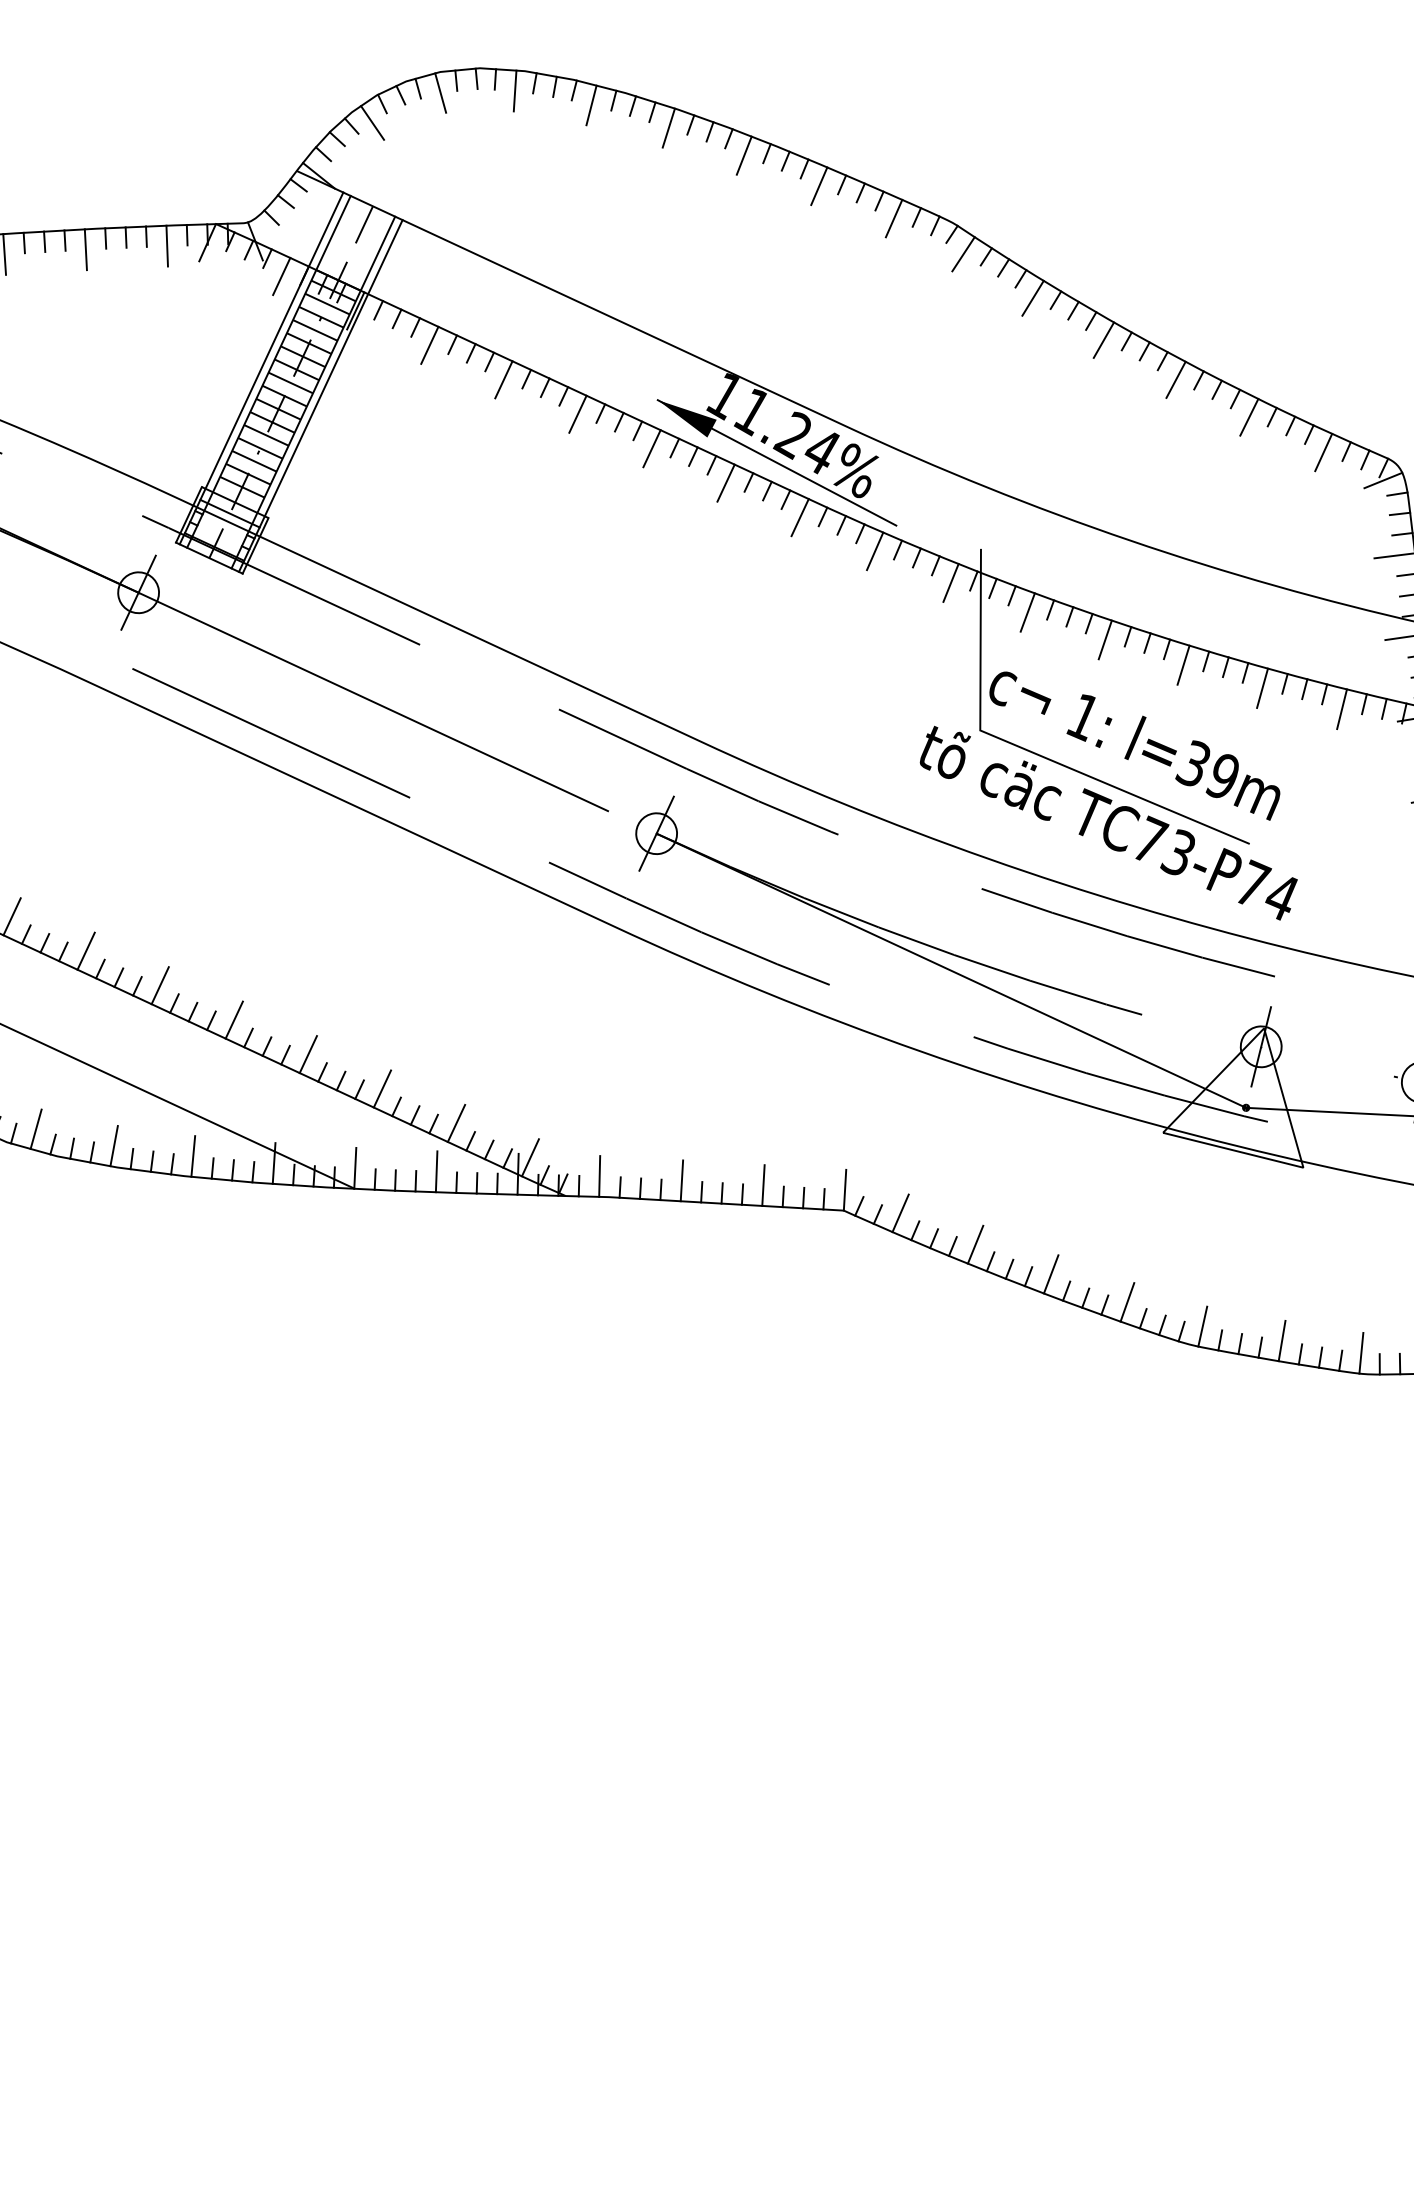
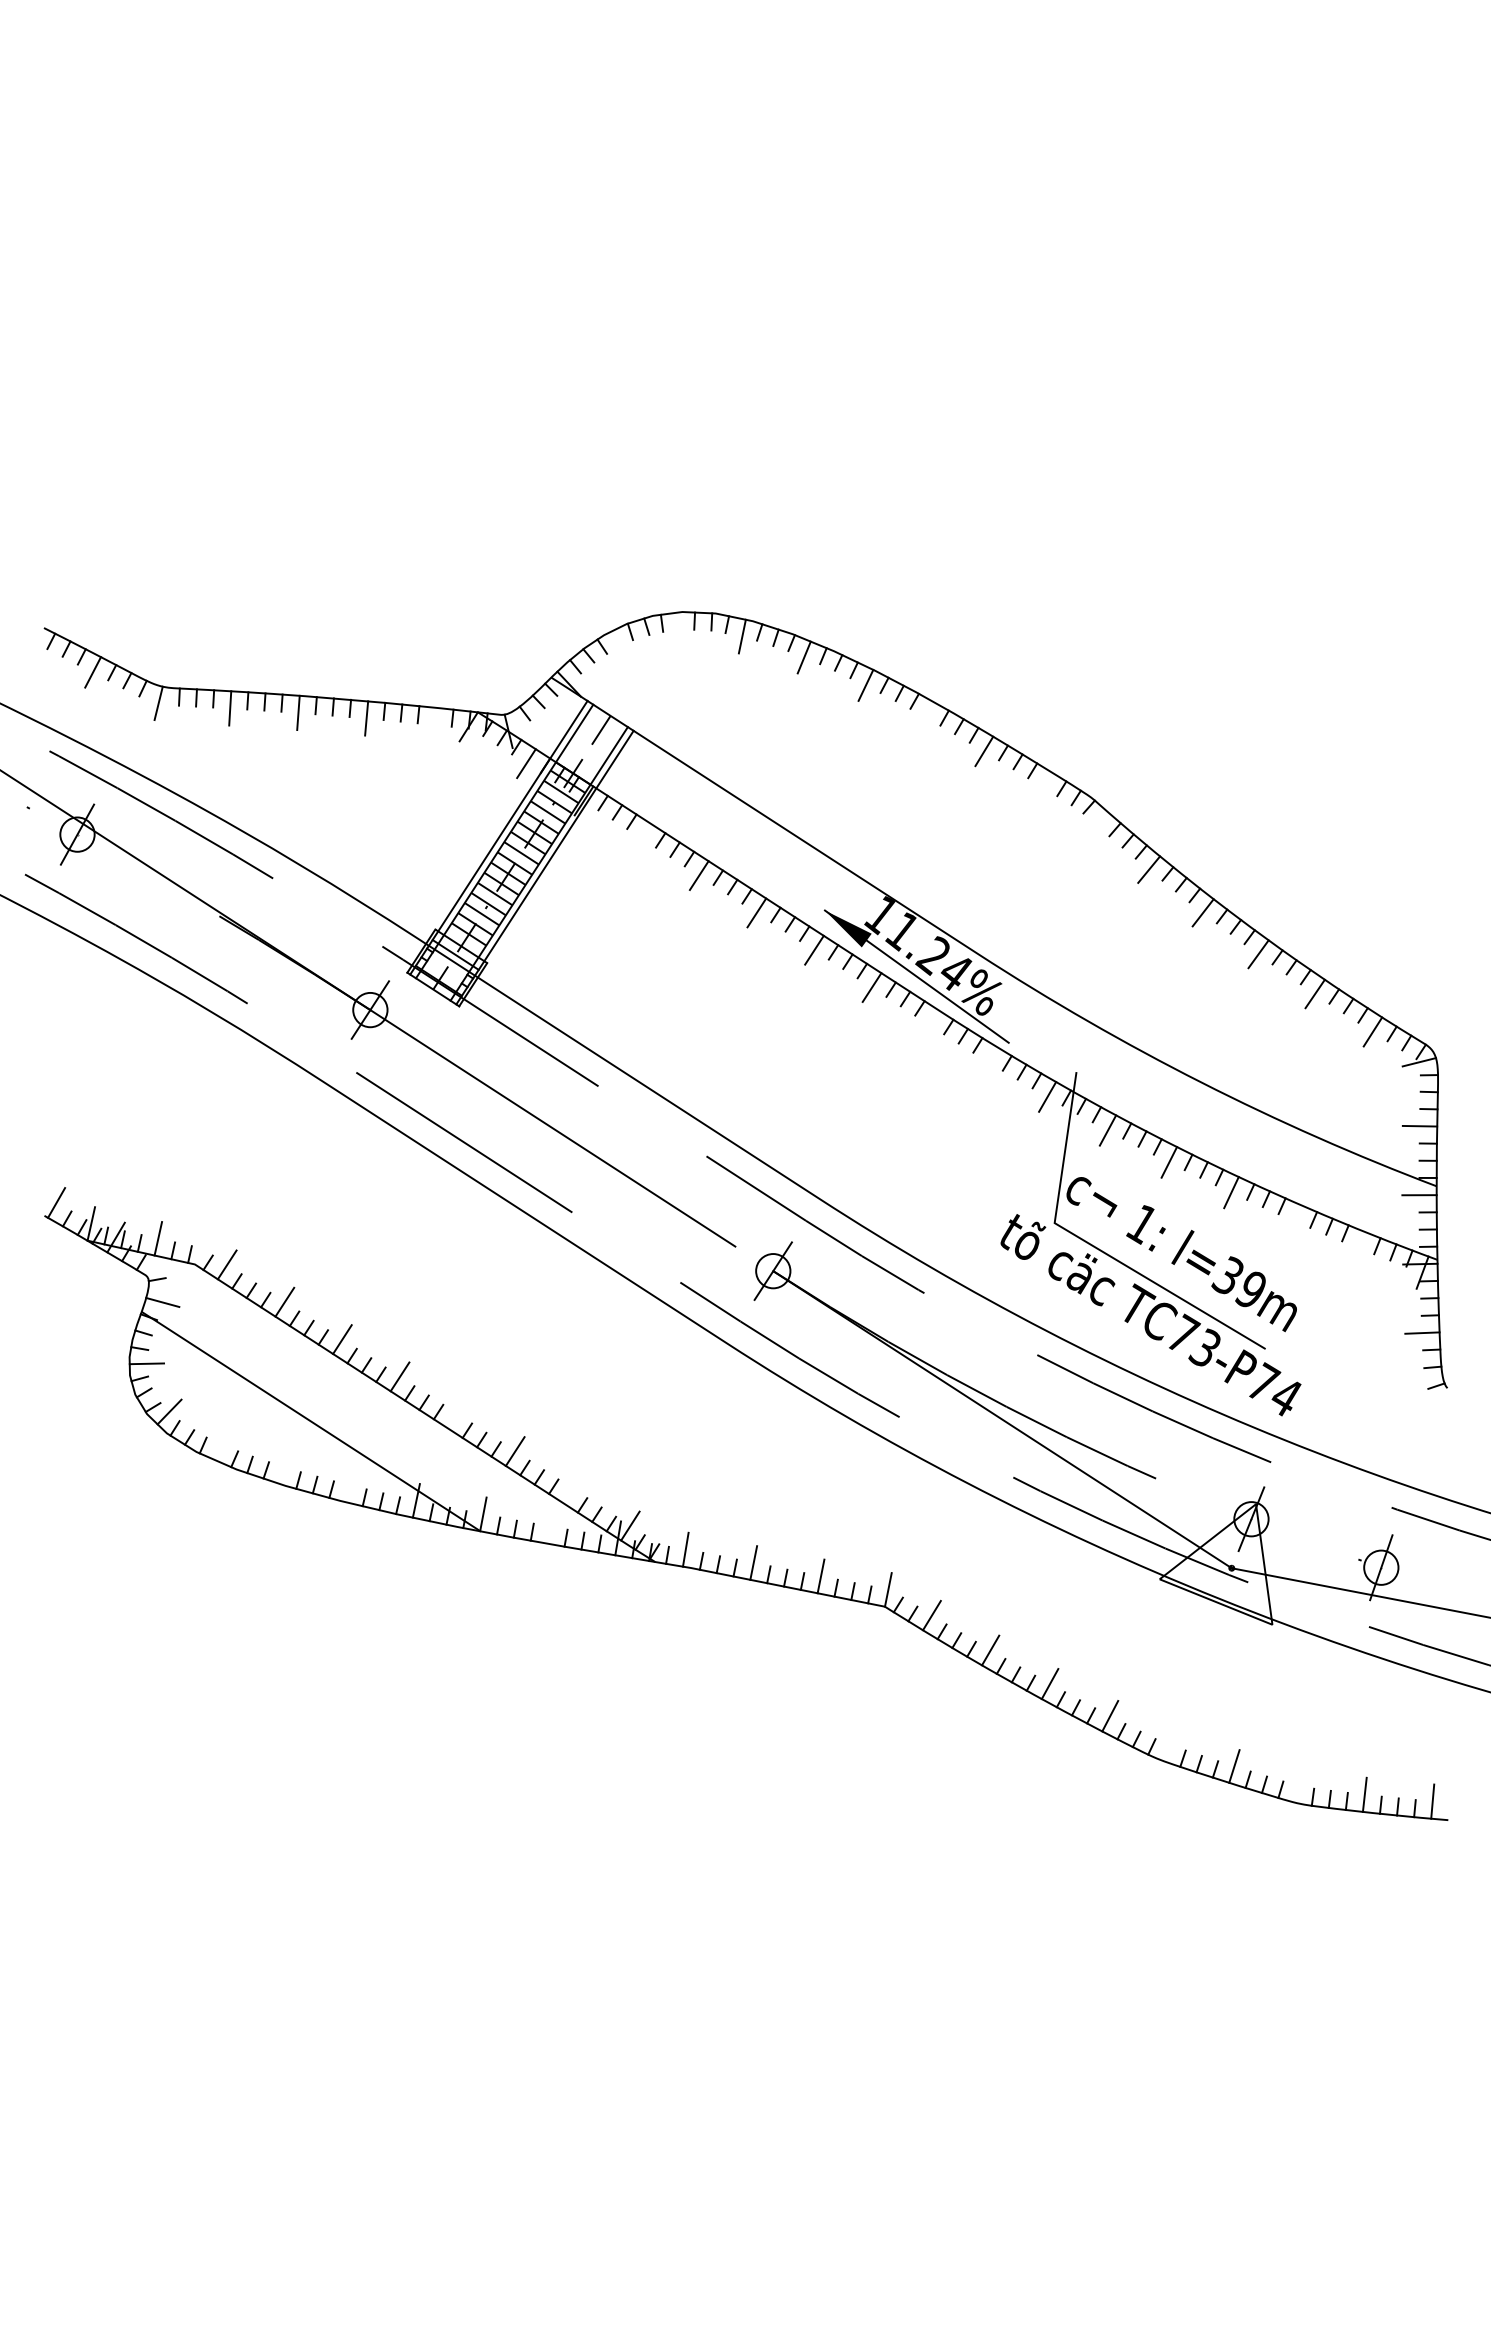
line: (439, 93) -> (679, 629), removed
line: (371, 123) -> (619, 646), removed
line: (744, 156) -> (925, 717), removed
line: (893, 217) -> (1042, 786), removed
line: (166, 245) -> (434, 724), removed
line: (963, 253) -> (1096, 824), removed
line: (429, 344) -> (641, 837), removed
line: (799, 517) -> (929, 1024), removed
line: (875, 550) -> (988, 1061), removed
line: (1262, 687) -> (1294, 1220), removed
line: (1341, 709) -> (1357, 1247), removed
line: (308, 1053) -> (457, 1413), removed
line: (456, 1123) -> (572, 1488), removed
line: (36, 1129) -> (222, 1444), removed
line: (113, 1146) -> (284, 1467), removed
line: (192, 1156) -> (349, 1485), removed
line: (436, 1171) -> (550, 1526), removed
line: (1203, 1326) -> (1170, 1745), removed
line: (1360, 1352) -> (1298, 1785), removed

